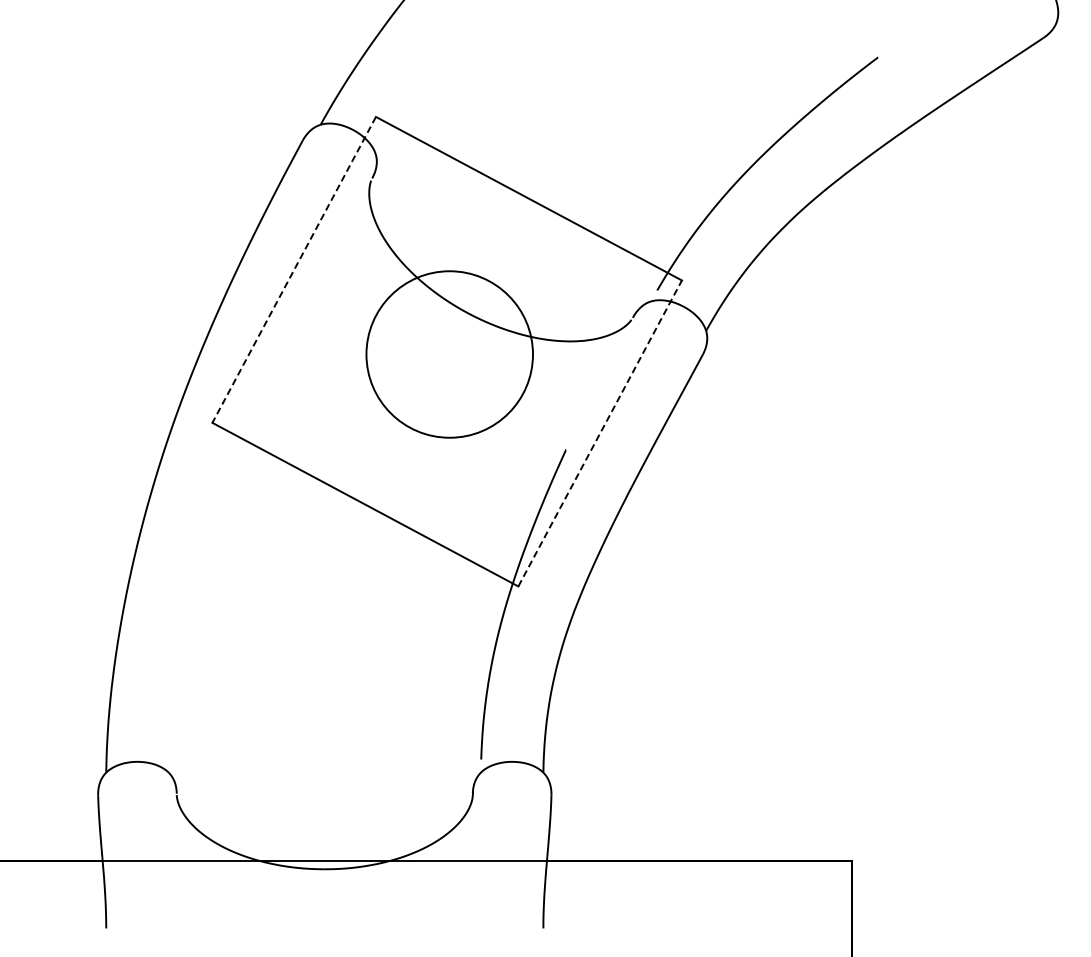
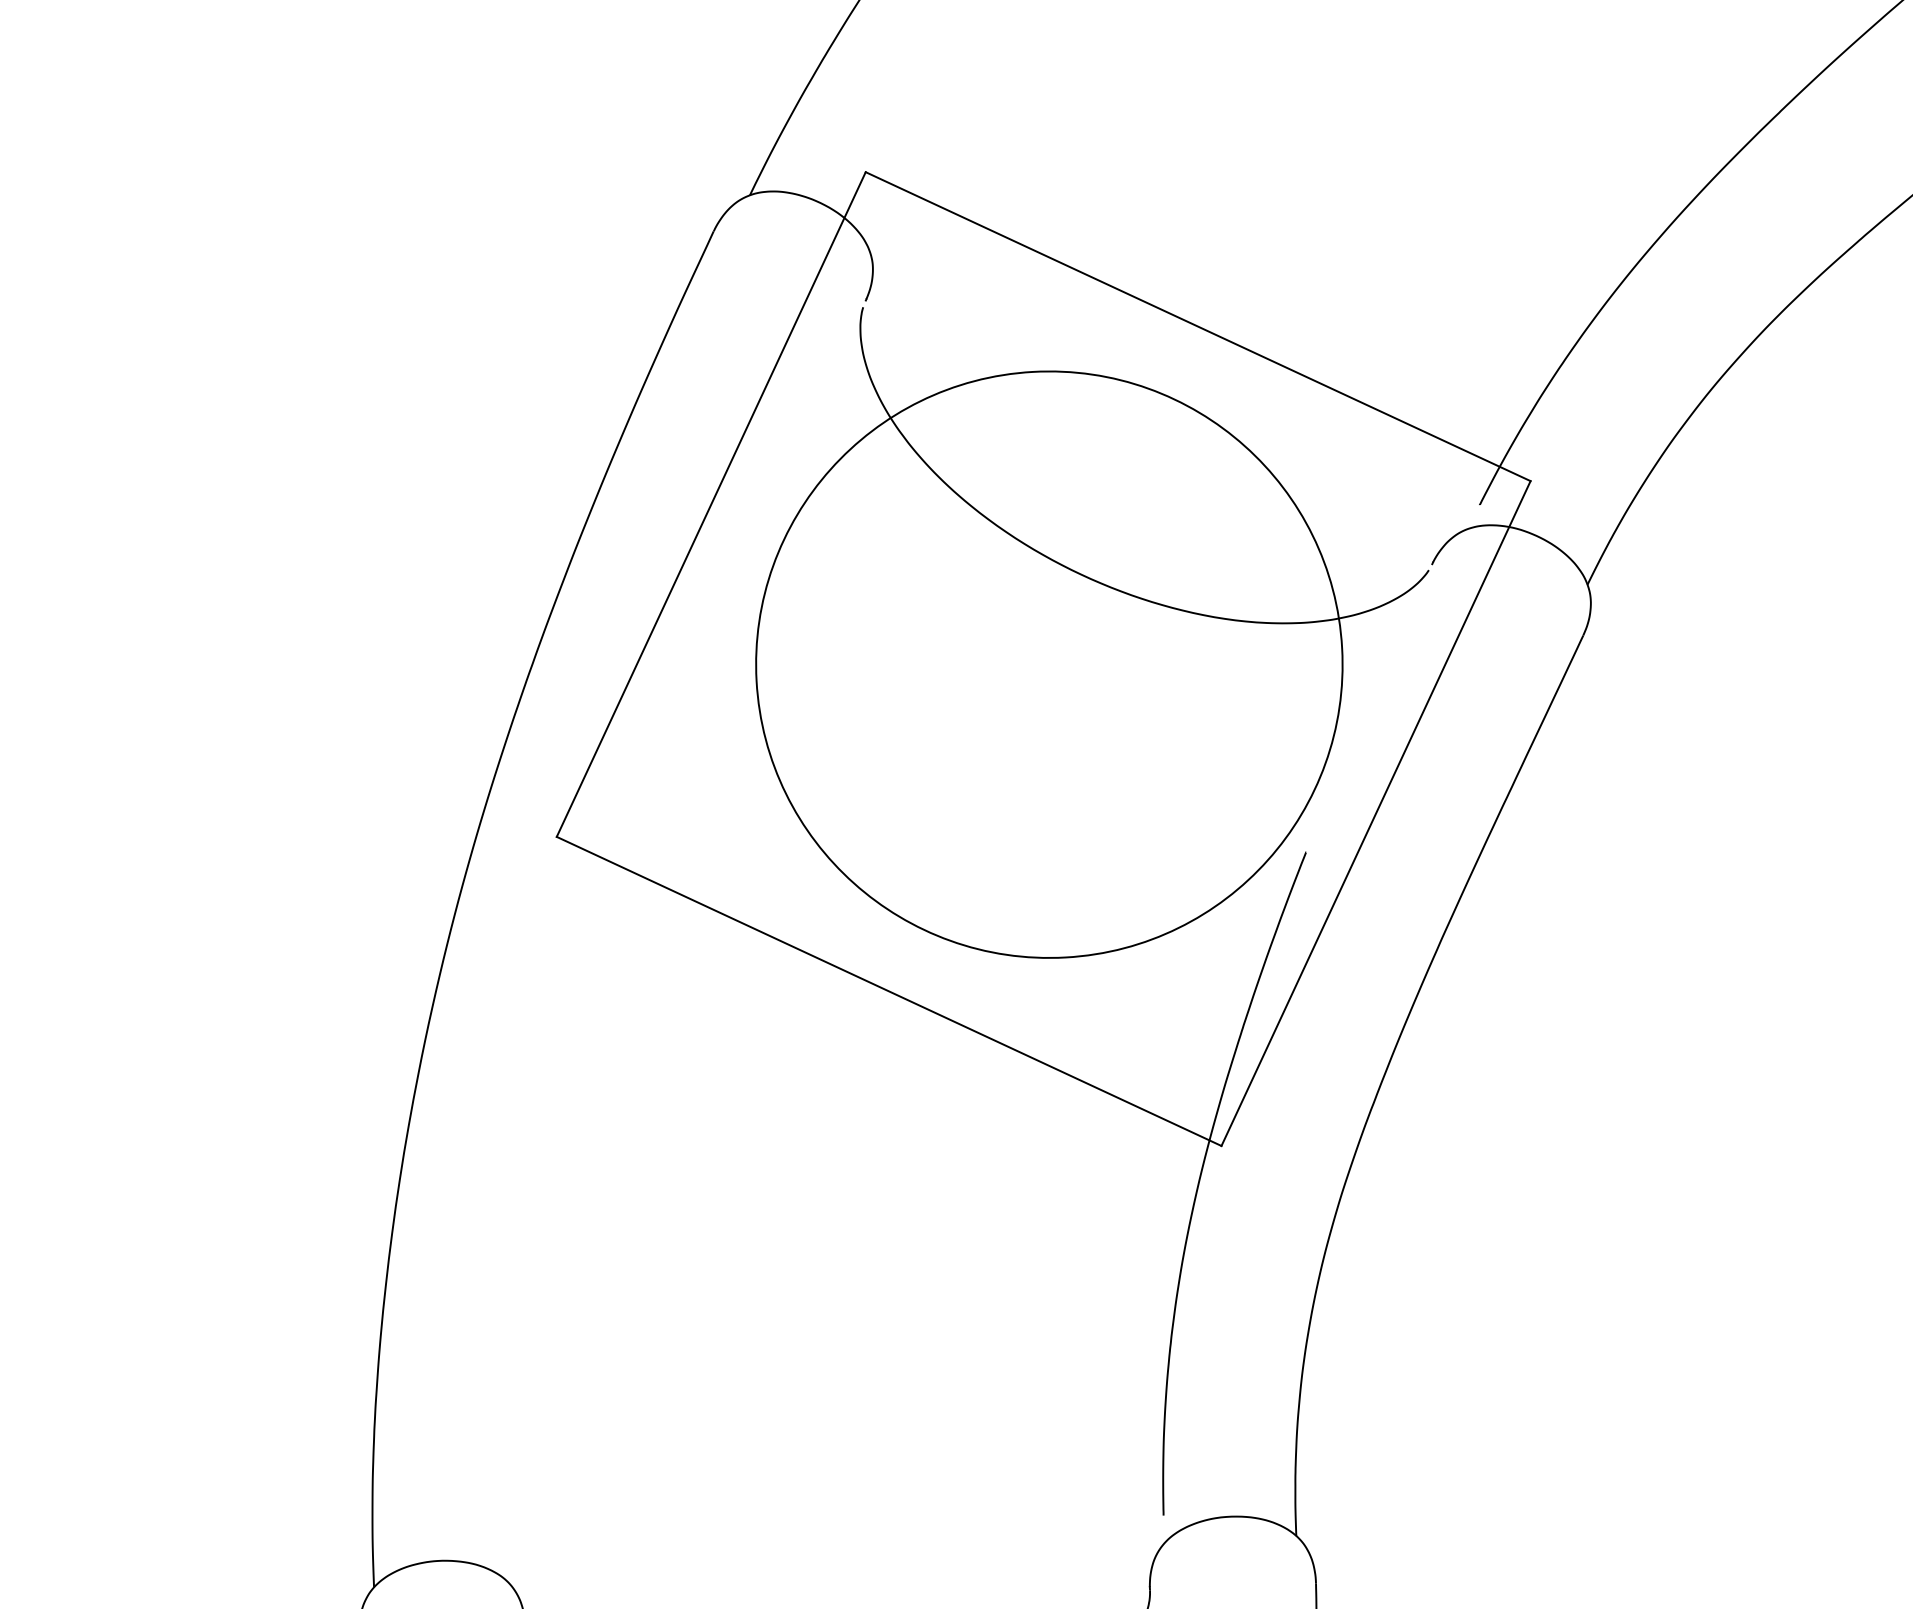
line: (293, 270) -> (709, 505), dashed -> solid
circle: (449, 354) -> (1048, 664), size x1.67
line: (600, 433) -> (1376, 813), dashed -> solid

